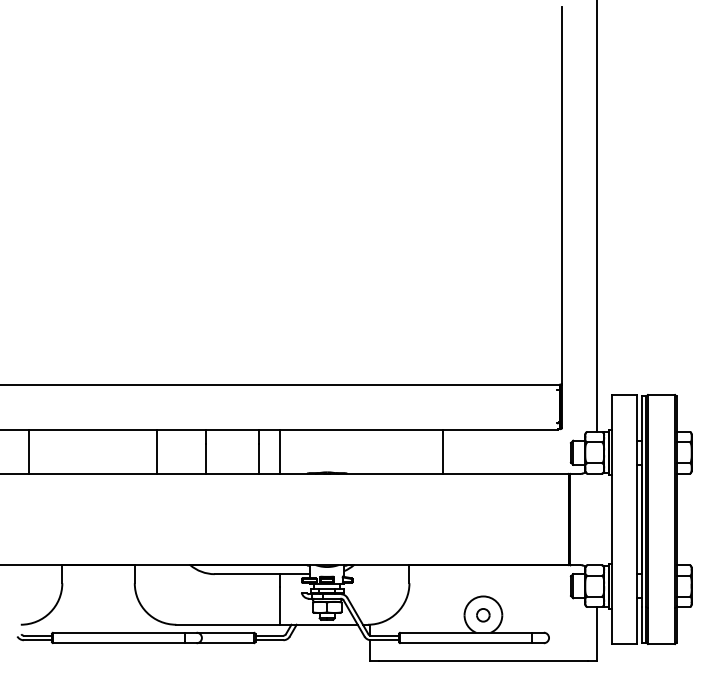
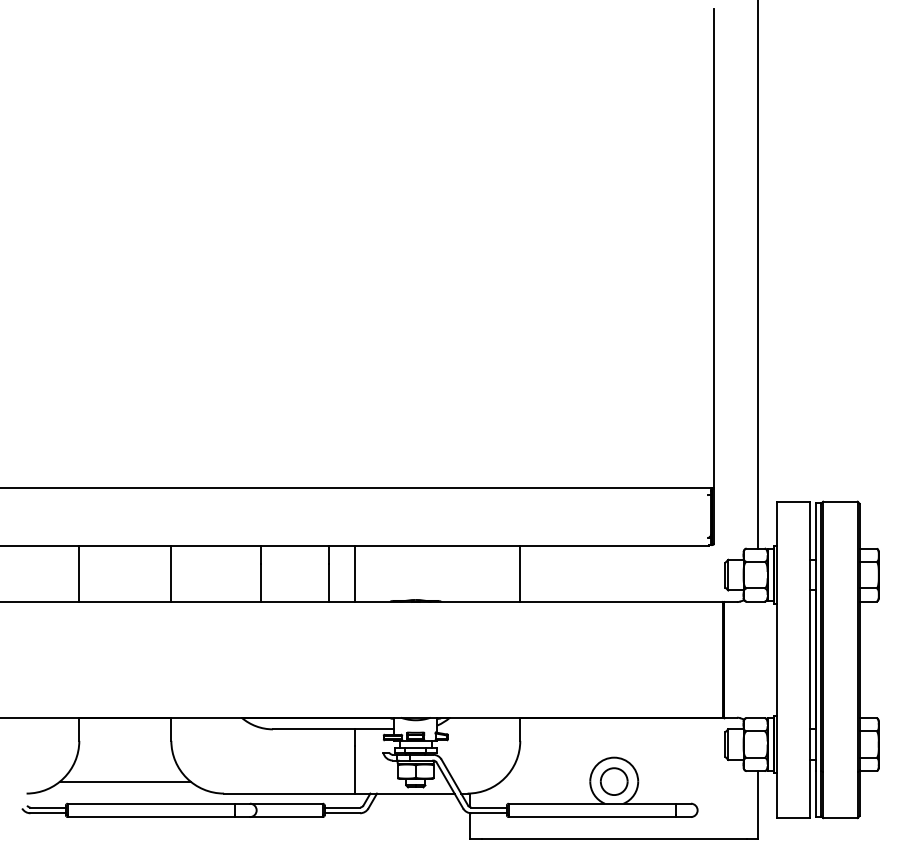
line: (29, 451) -> (79, 573), moved
line: (156, 451) -> (171, 573), moved
line: (442, 451) -> (520, 573), moved
line: (98, 615) -> (125, 781), added
part: (482, 615) -> (613, 781), size x1.67

